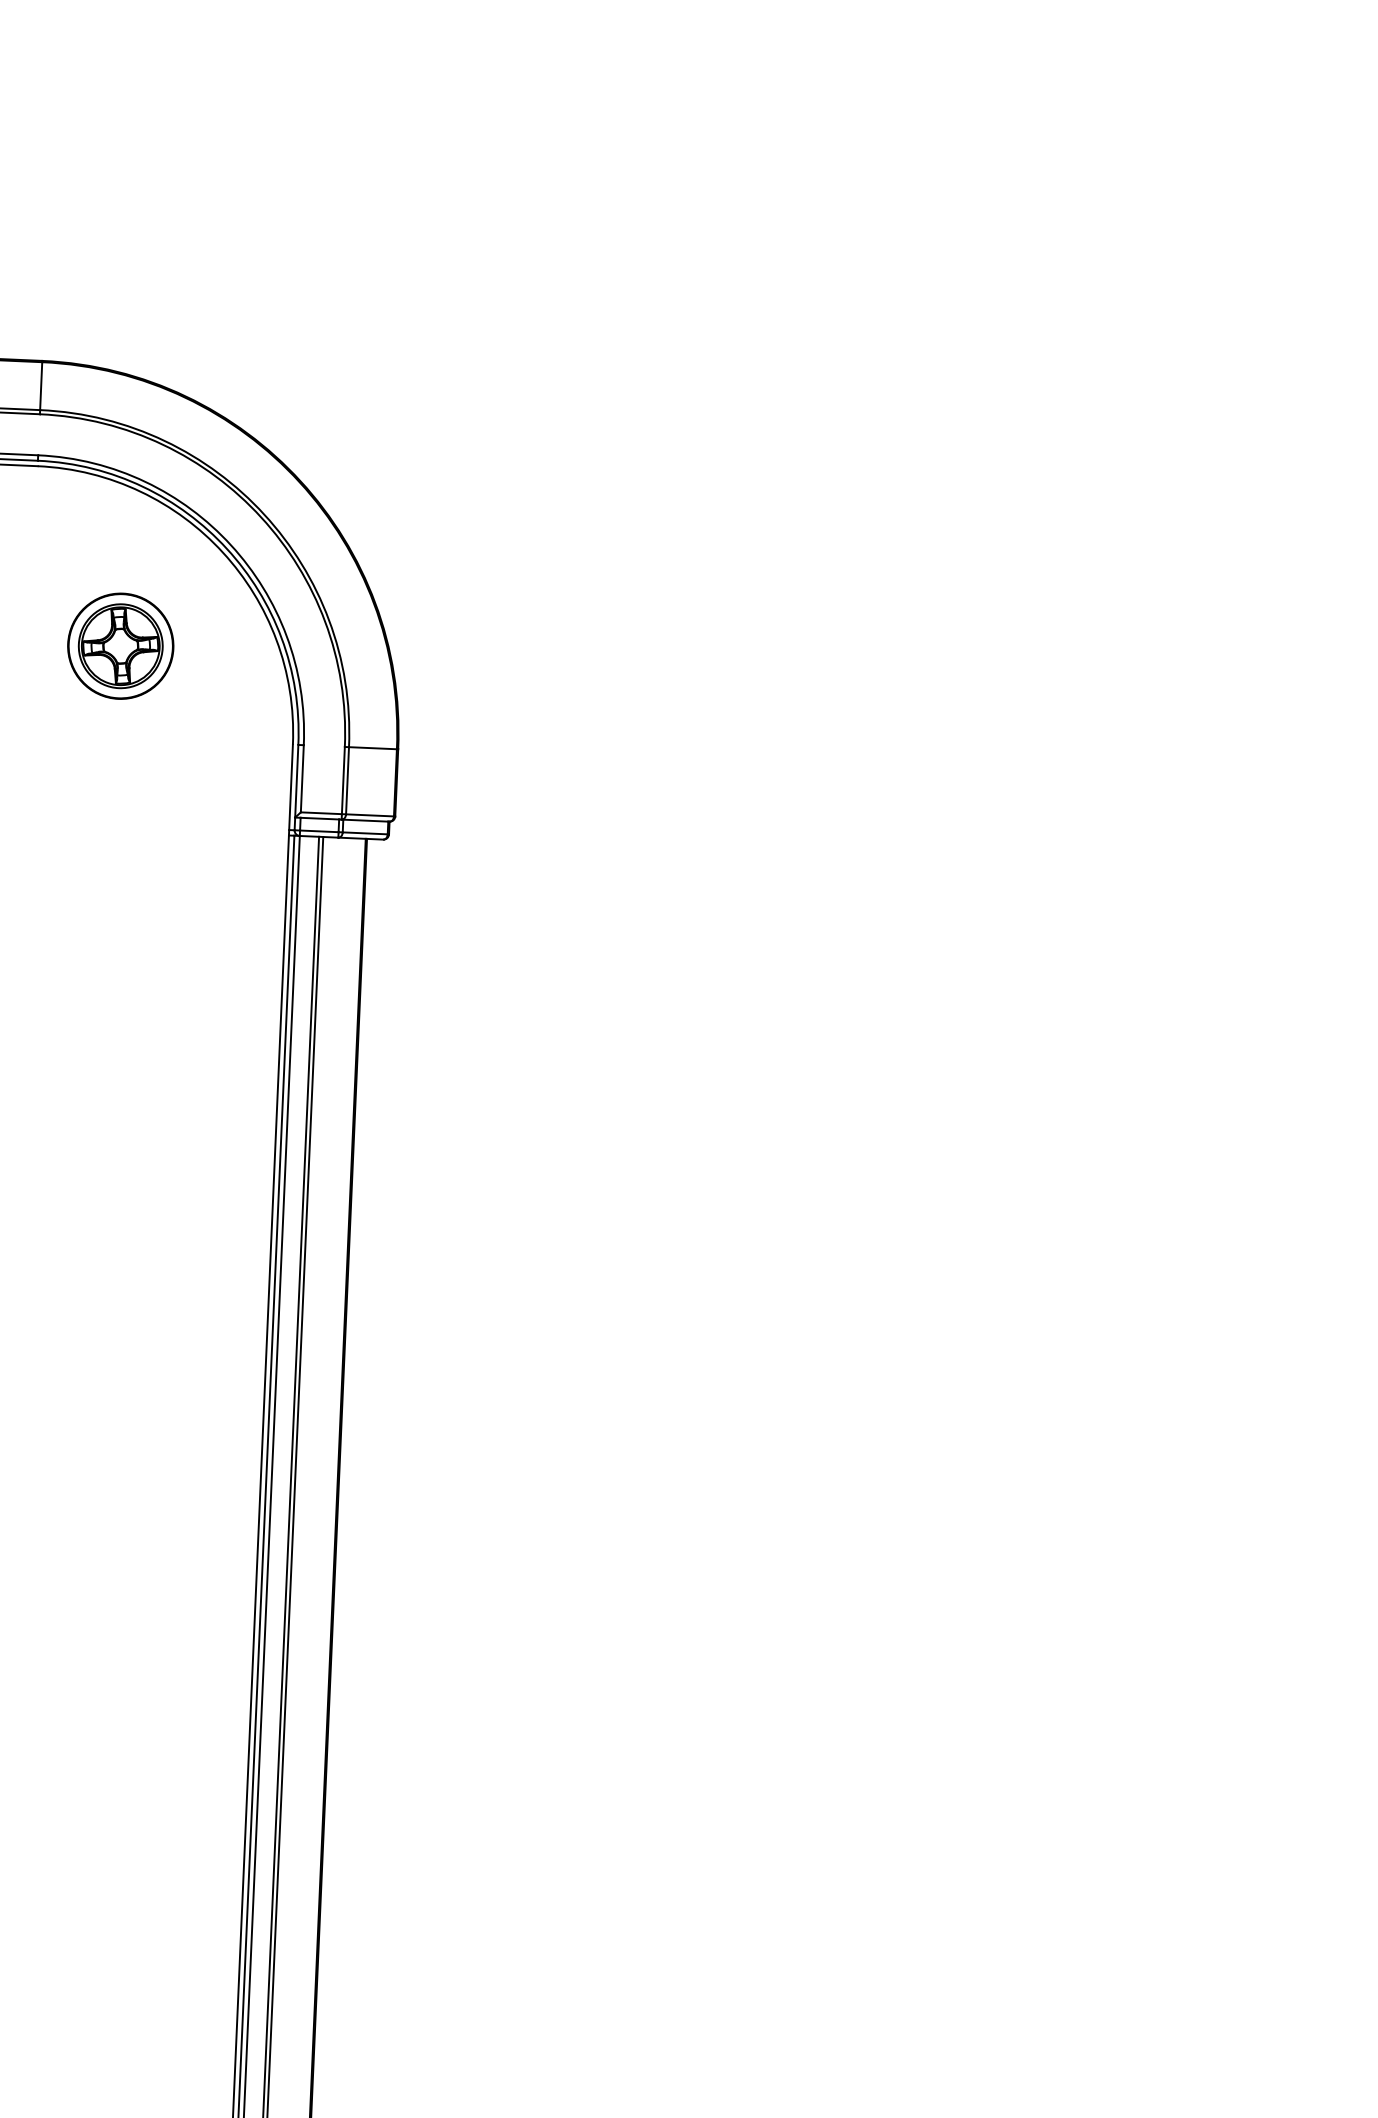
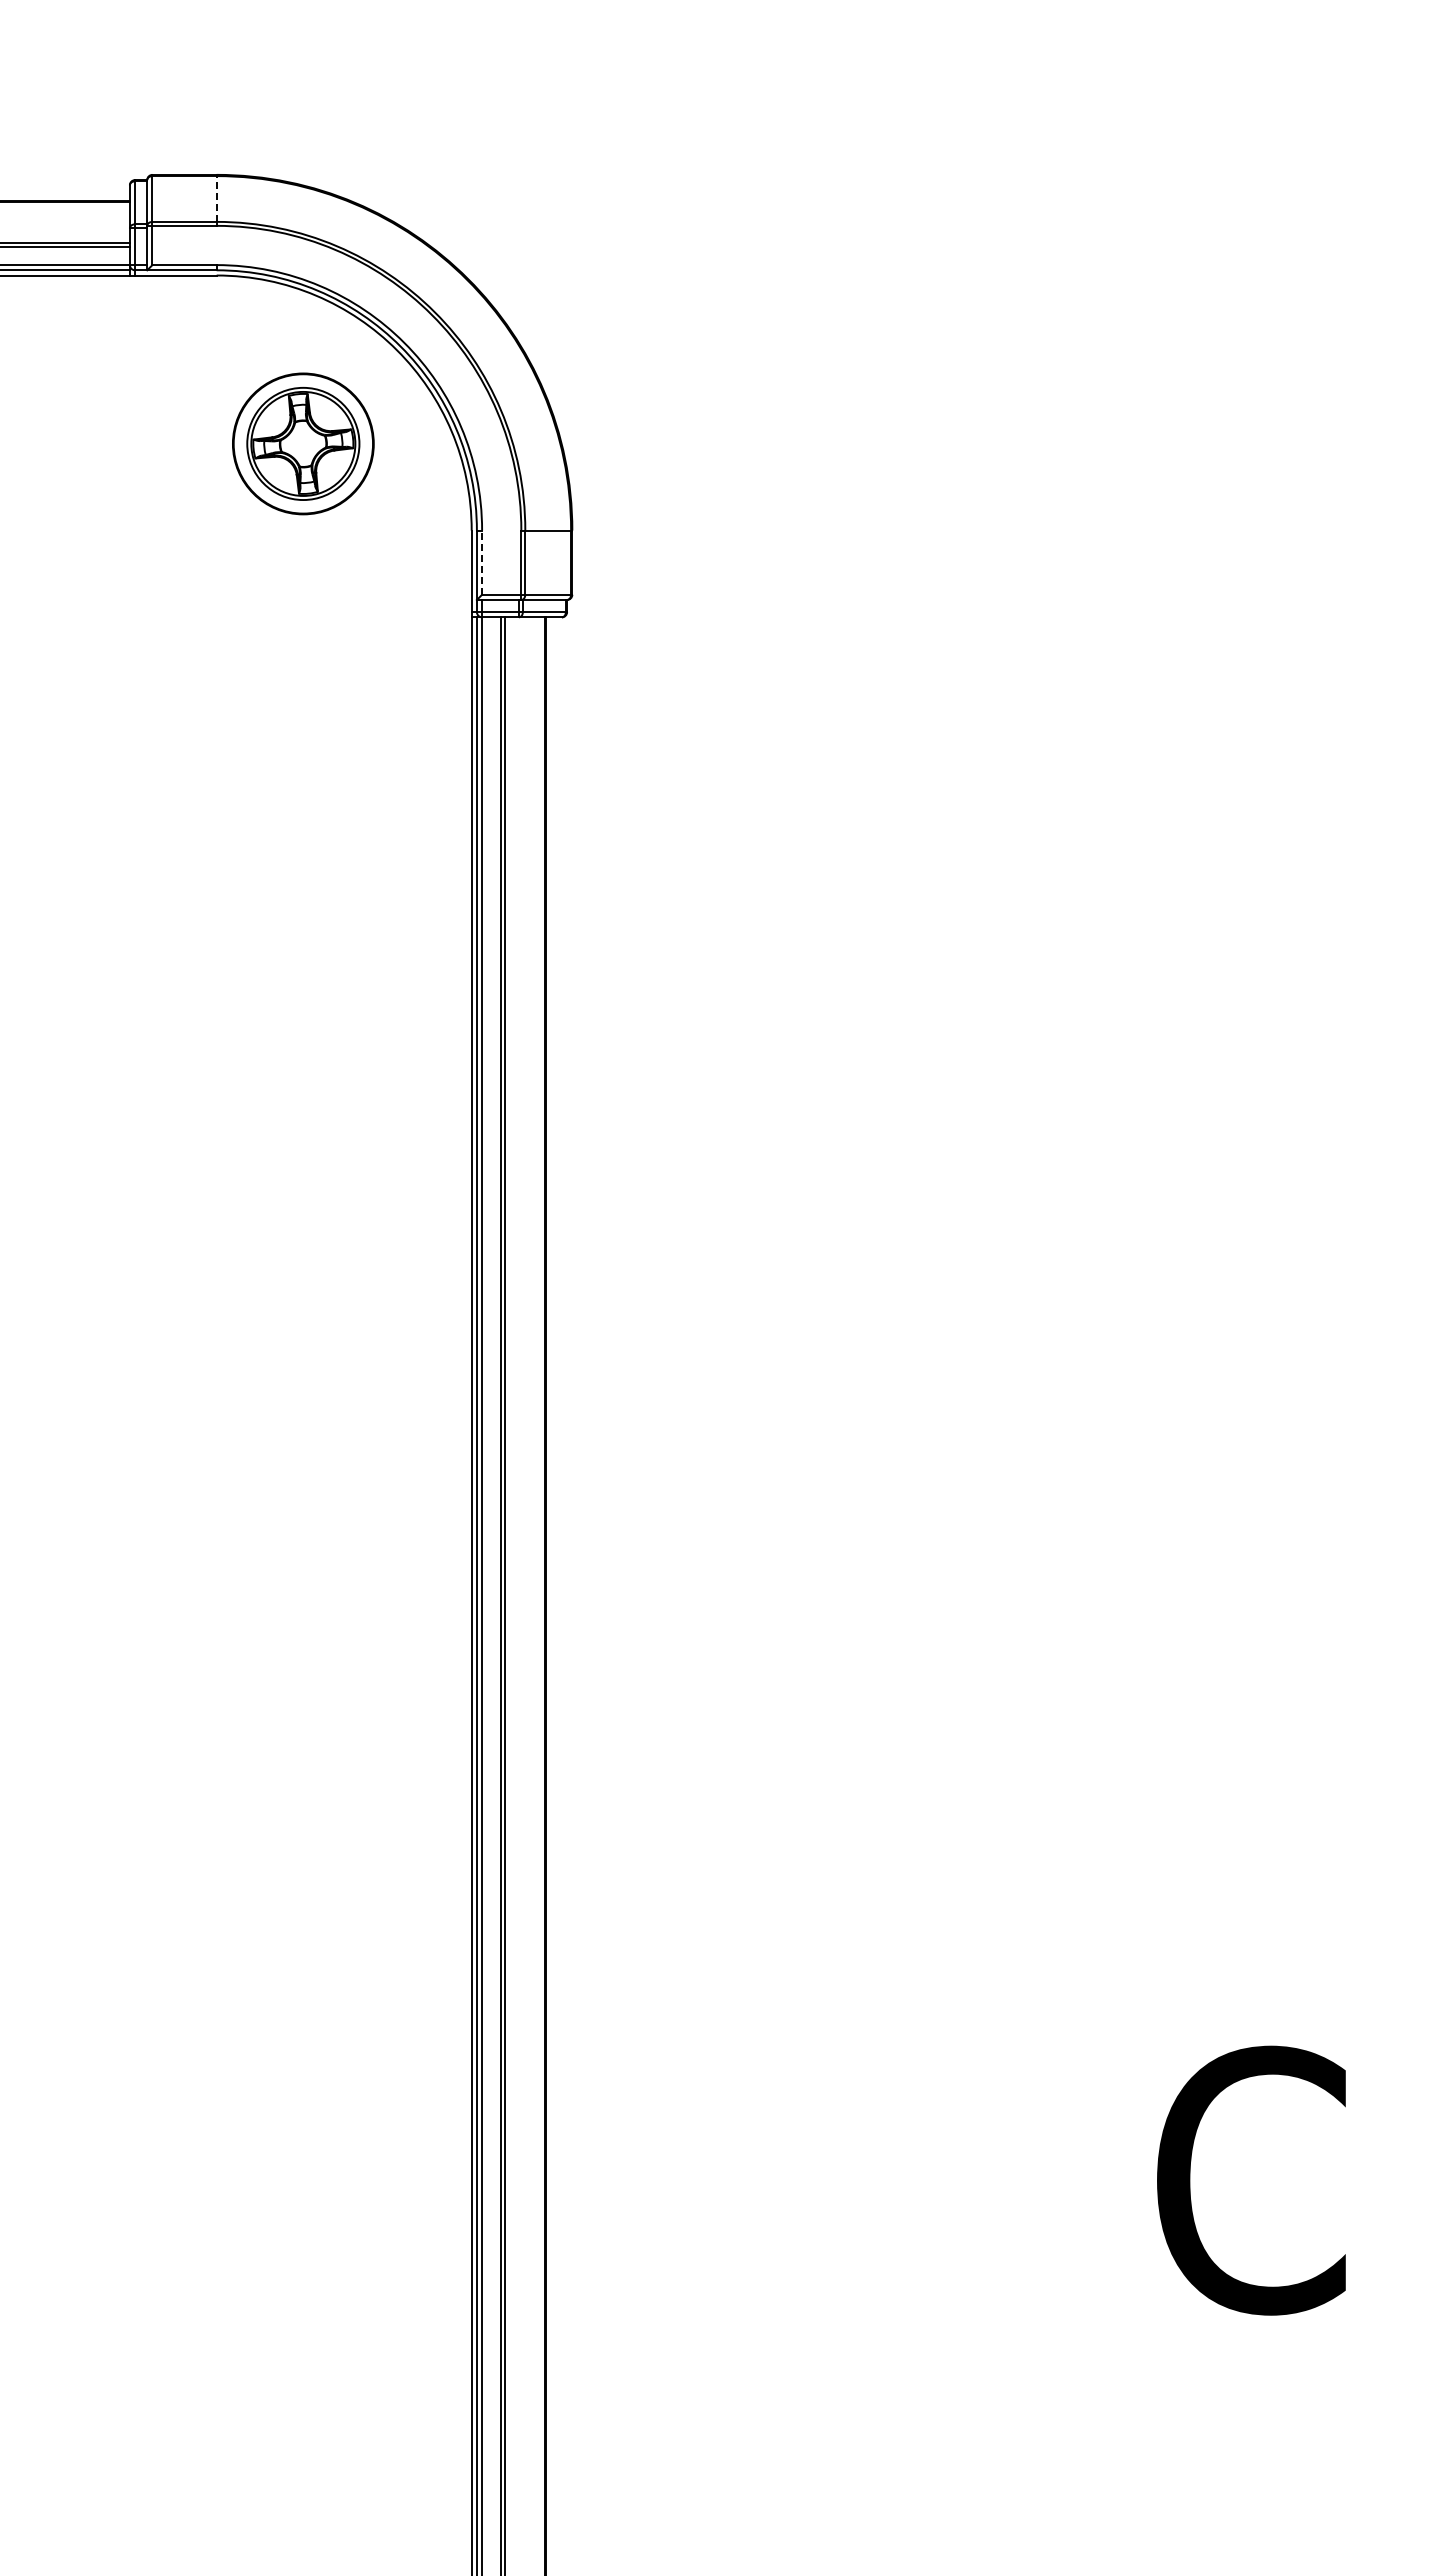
line: (41, 386) -> (216, 199), solid -> dashed
part: (120, 645) -> (303, 443), size x1.4
line: (302, 778) -> (482, 562), solid -> dashed

